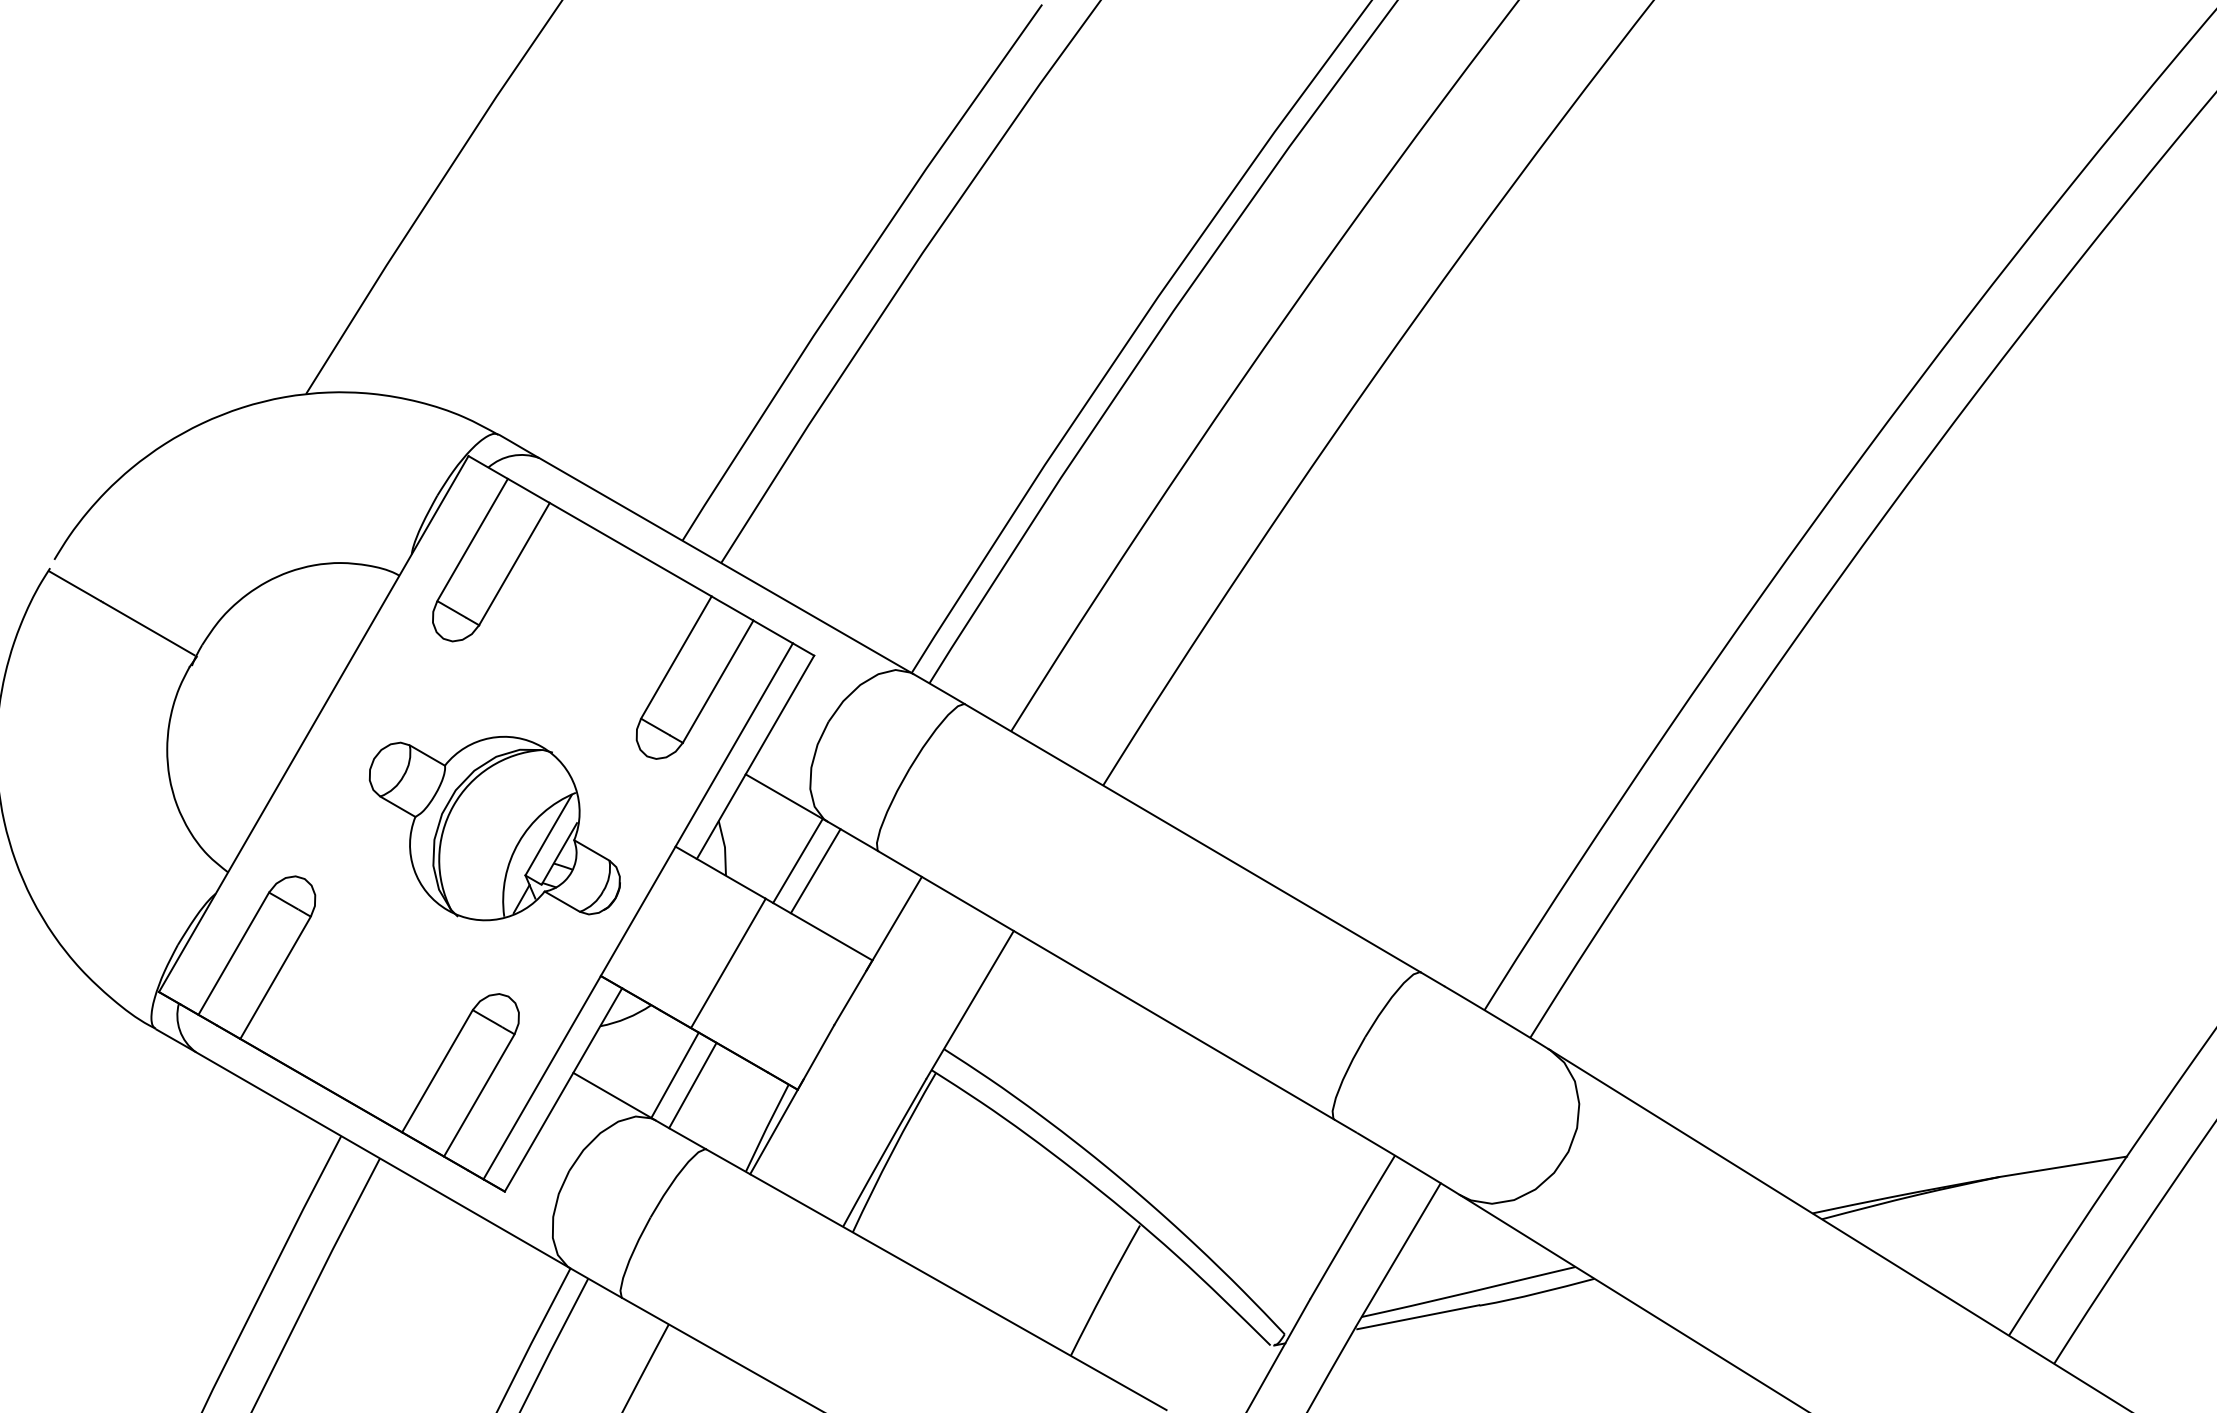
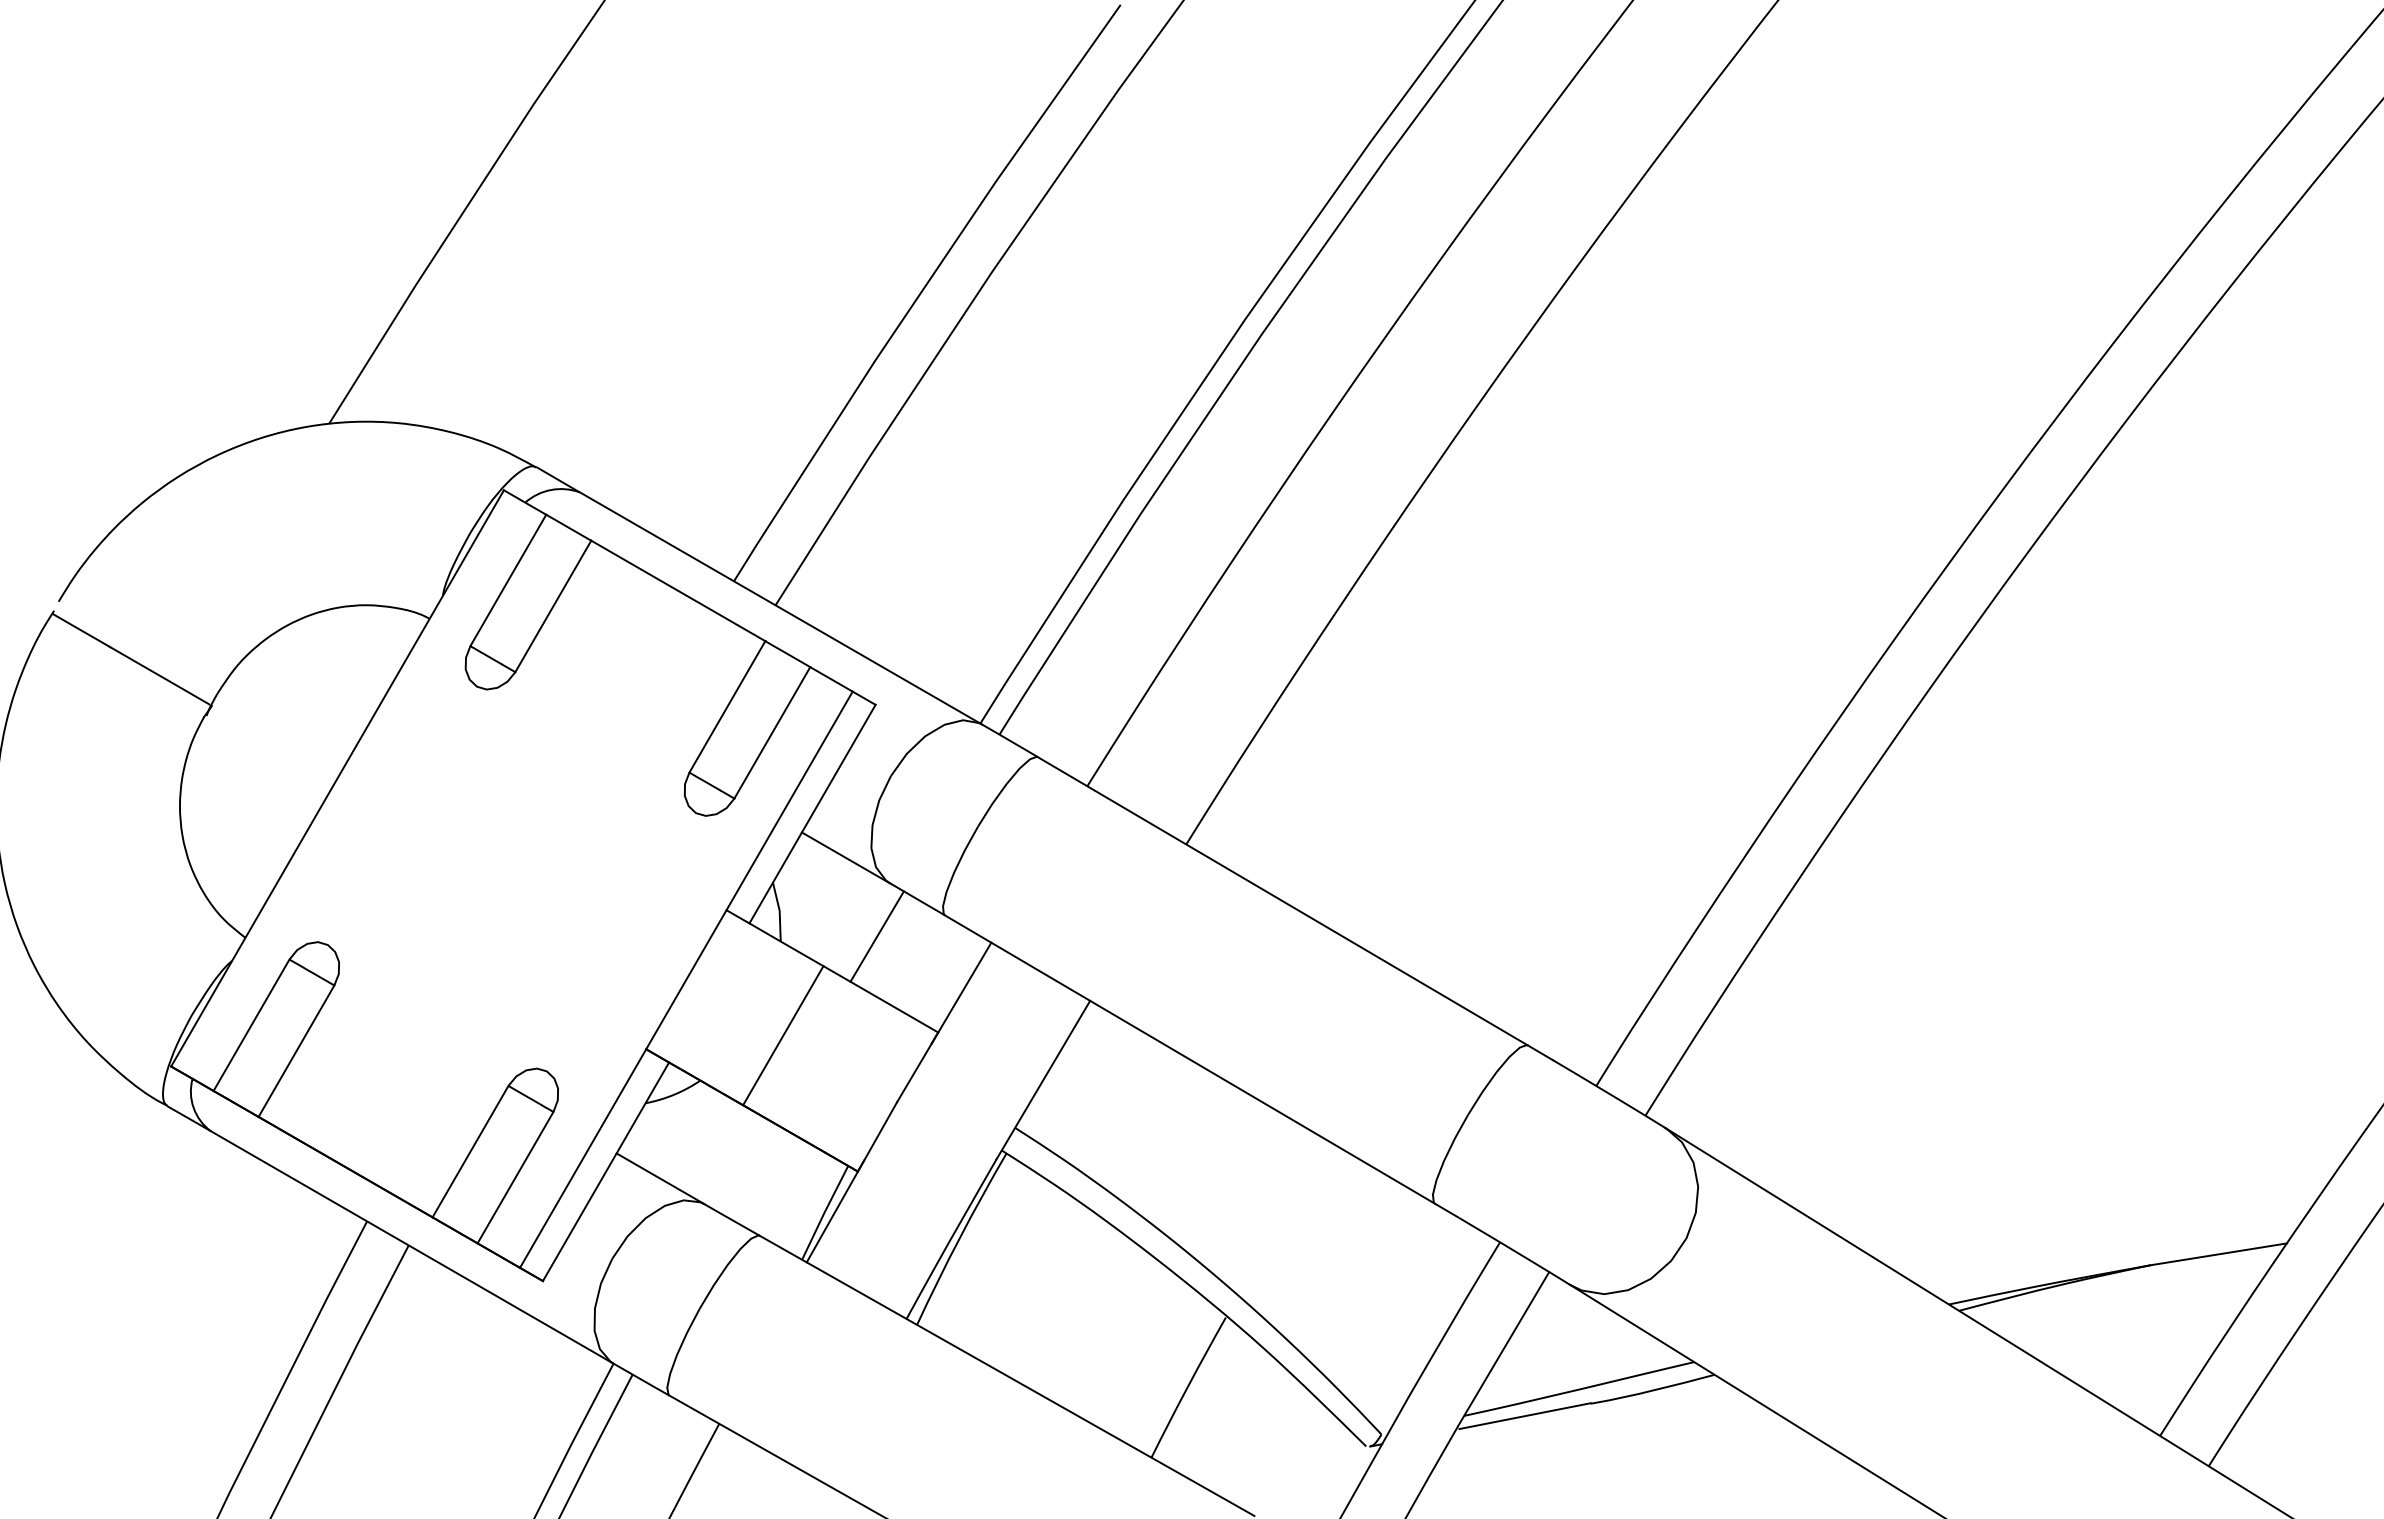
part: (494, 828) -> (531, 890), removed
line: (797, 860) -> (857, 925), removed
line: (674, 1074) -> (725, 1155), removed
line: (692, 1085) -> (744, 1166), removed

